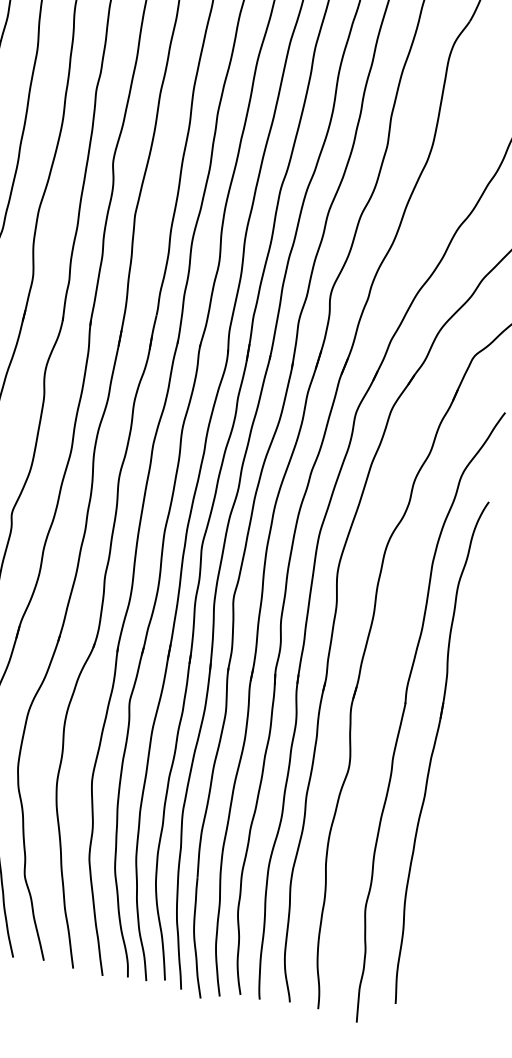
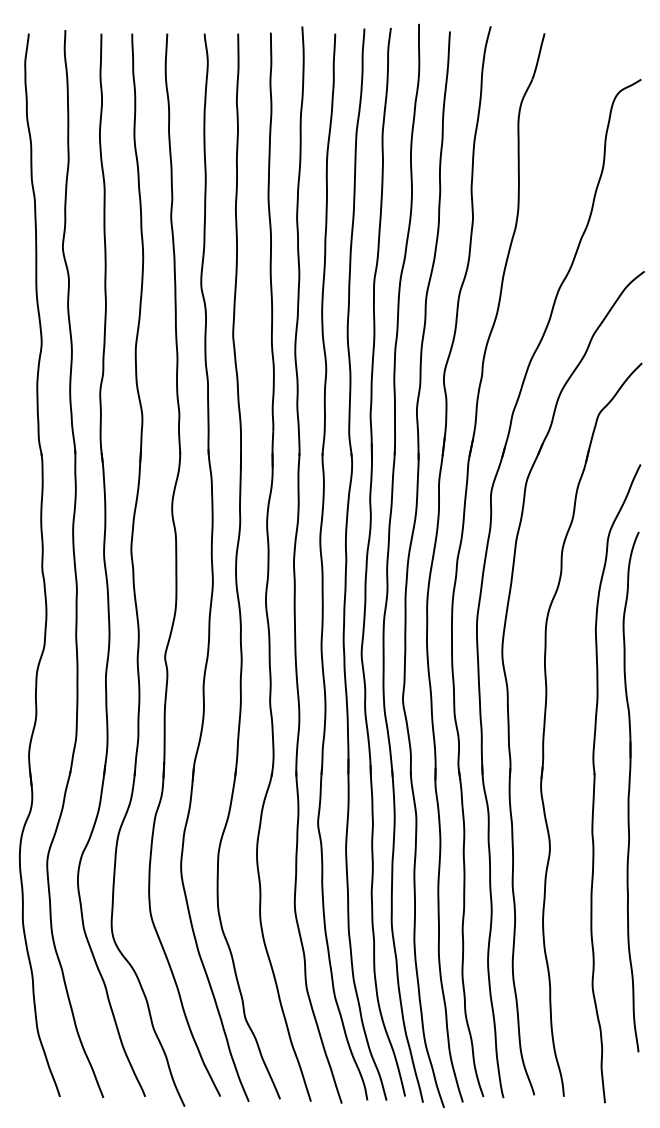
part: (434, 750) -> (630, 791), moved

